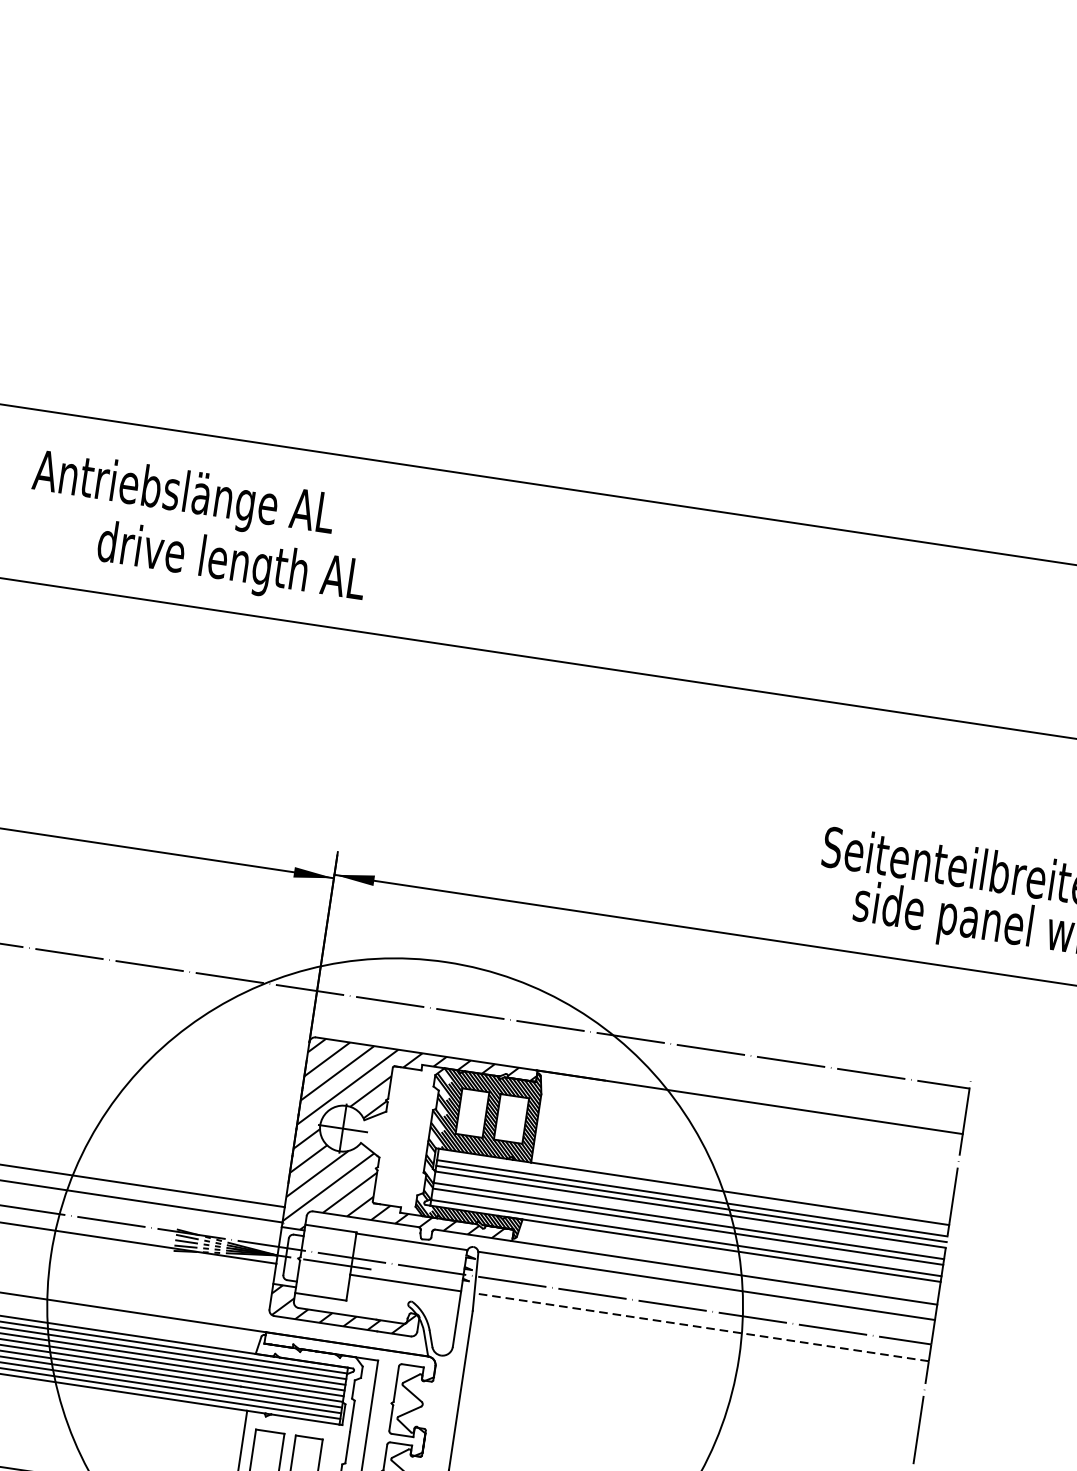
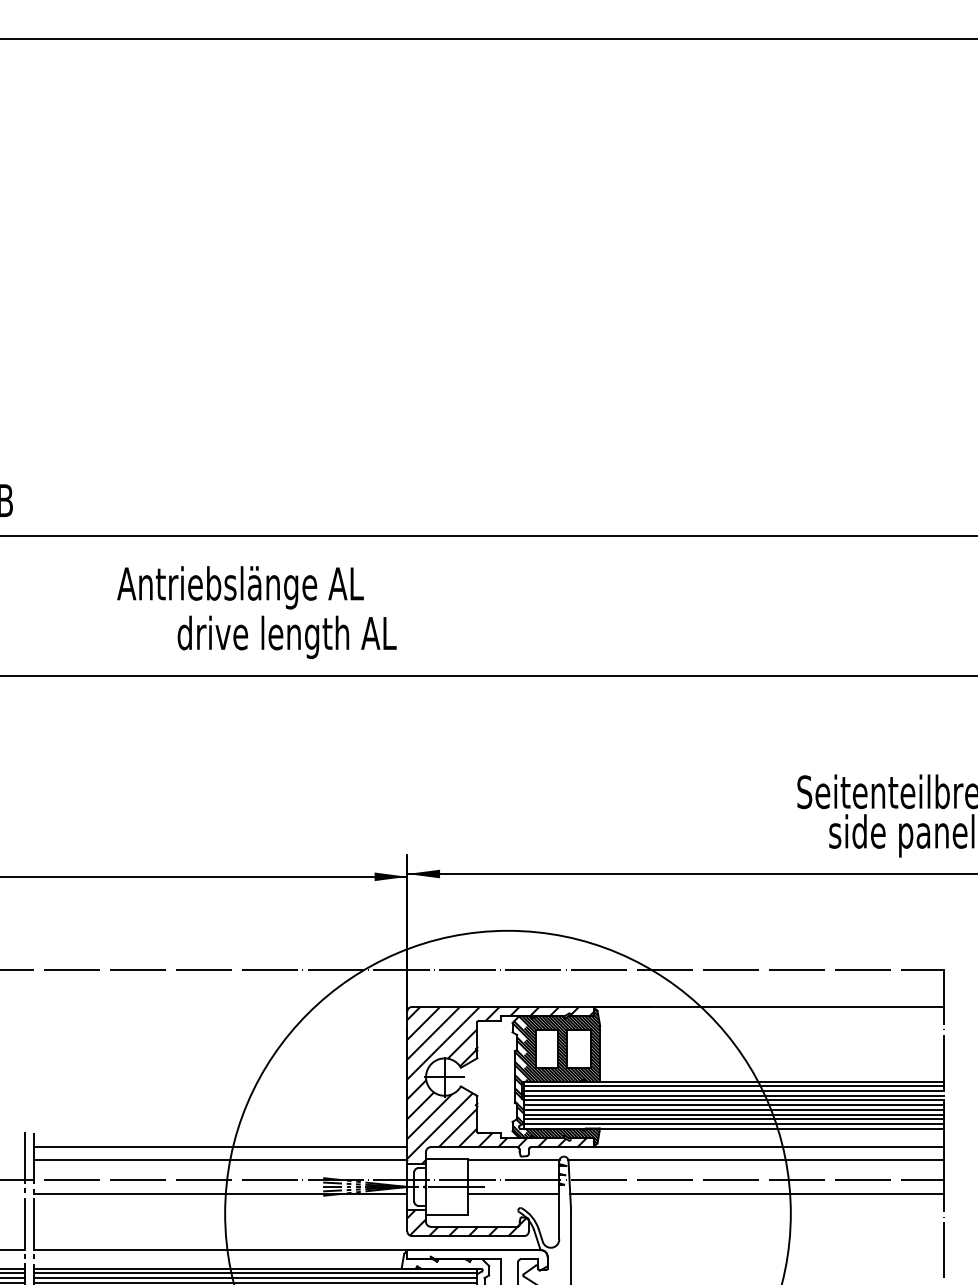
line: (692, 1192) -> (733, 1086), added
line: (689, 1215) -> (733, 1105), added
line: (686, 1232) -> (733, 1119), added
line: (702, 1327) -> (757, 1193), dashed -> solid

